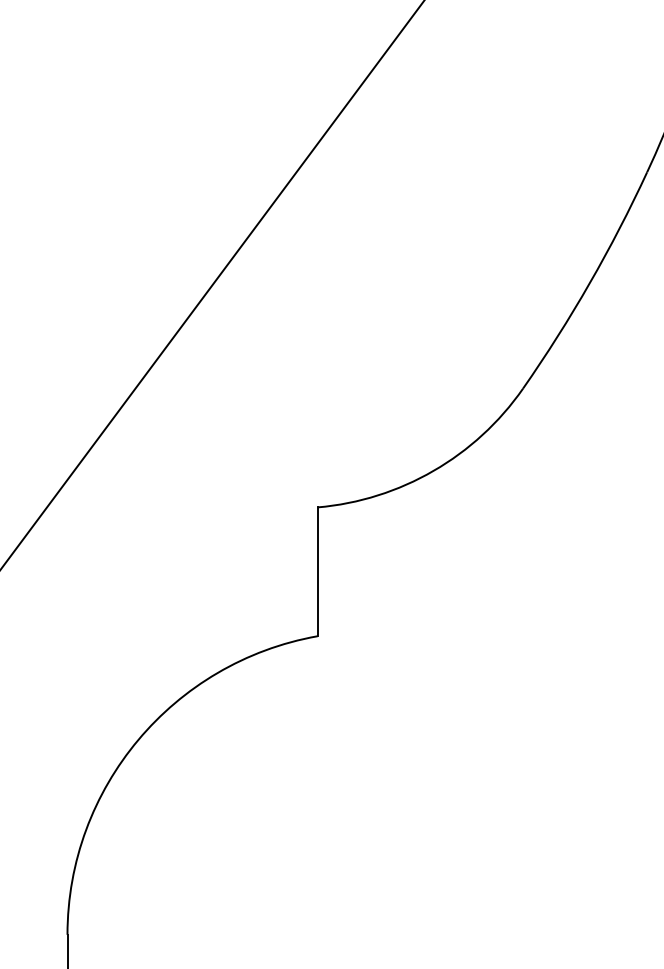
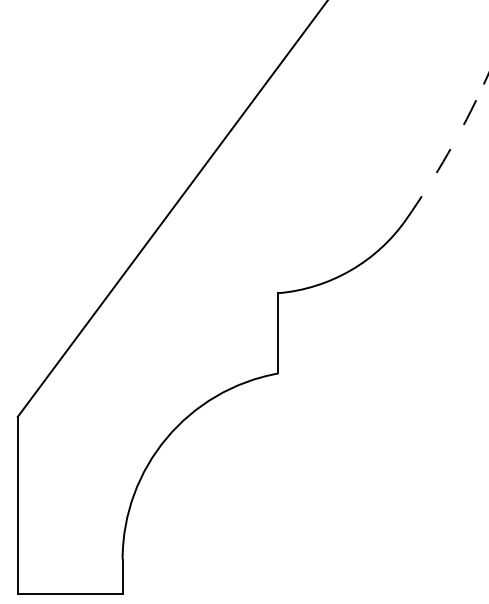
arc: (590, 283) -> (448, 153), solid -> dashed

